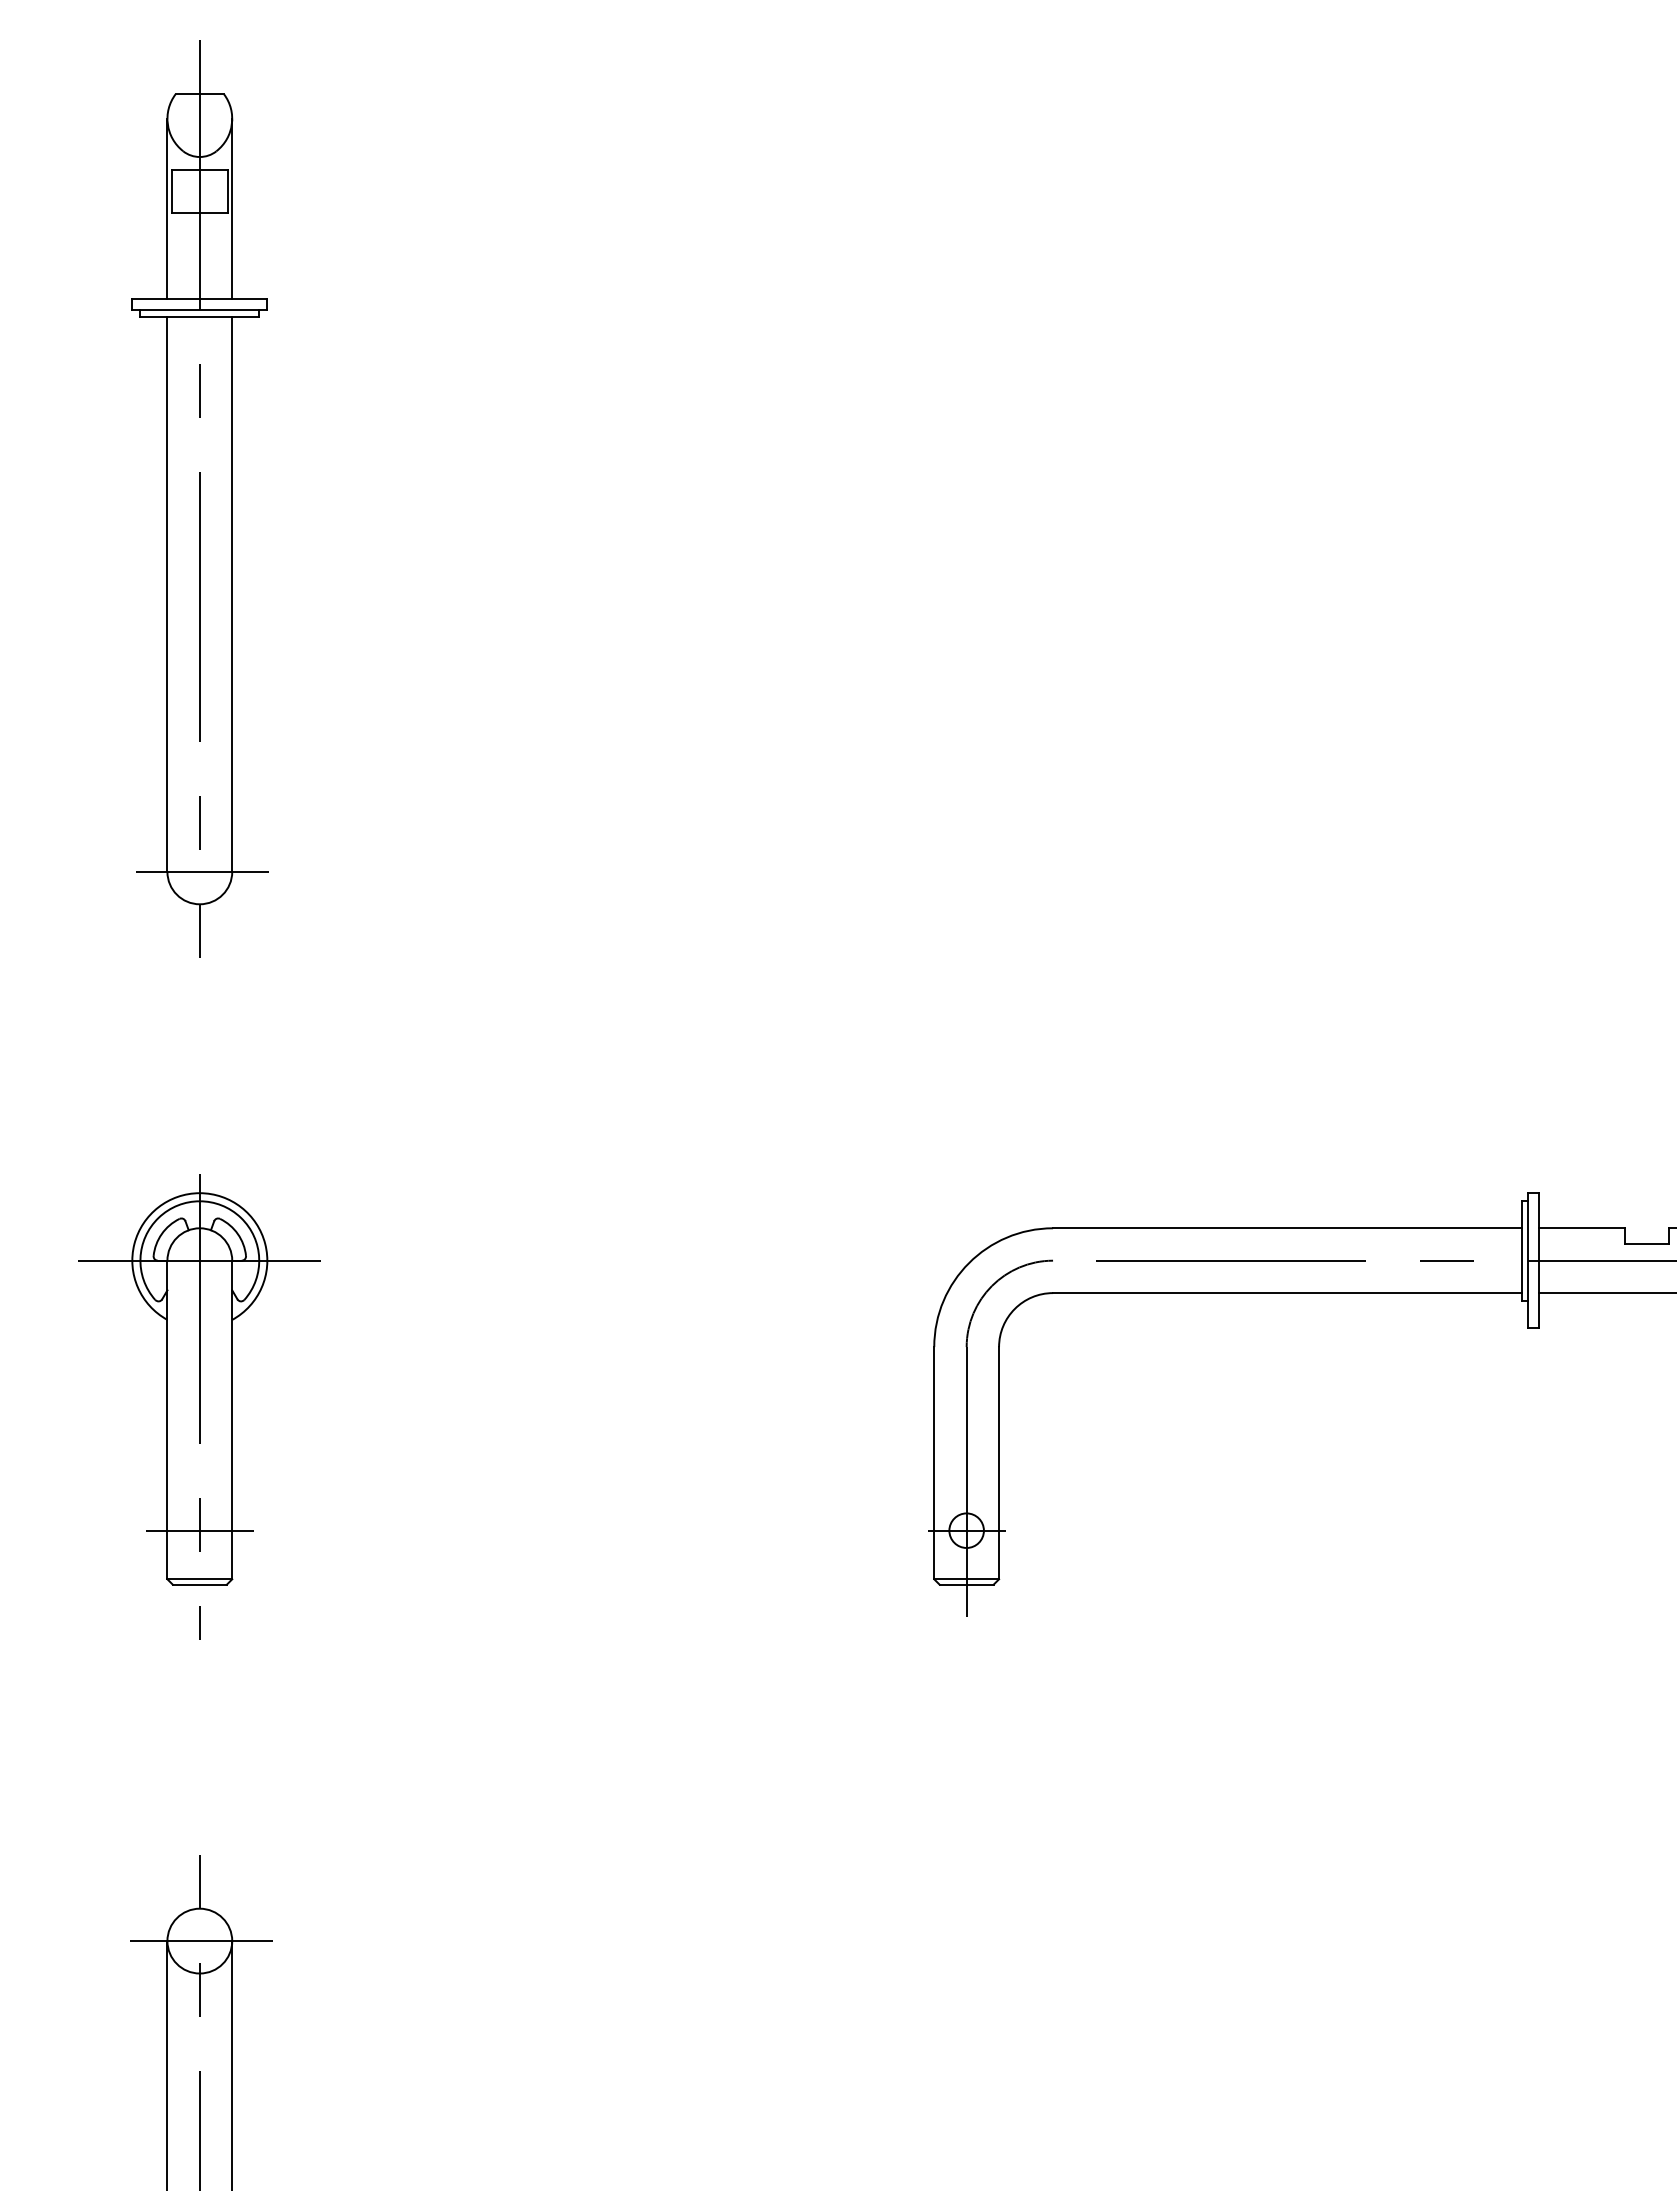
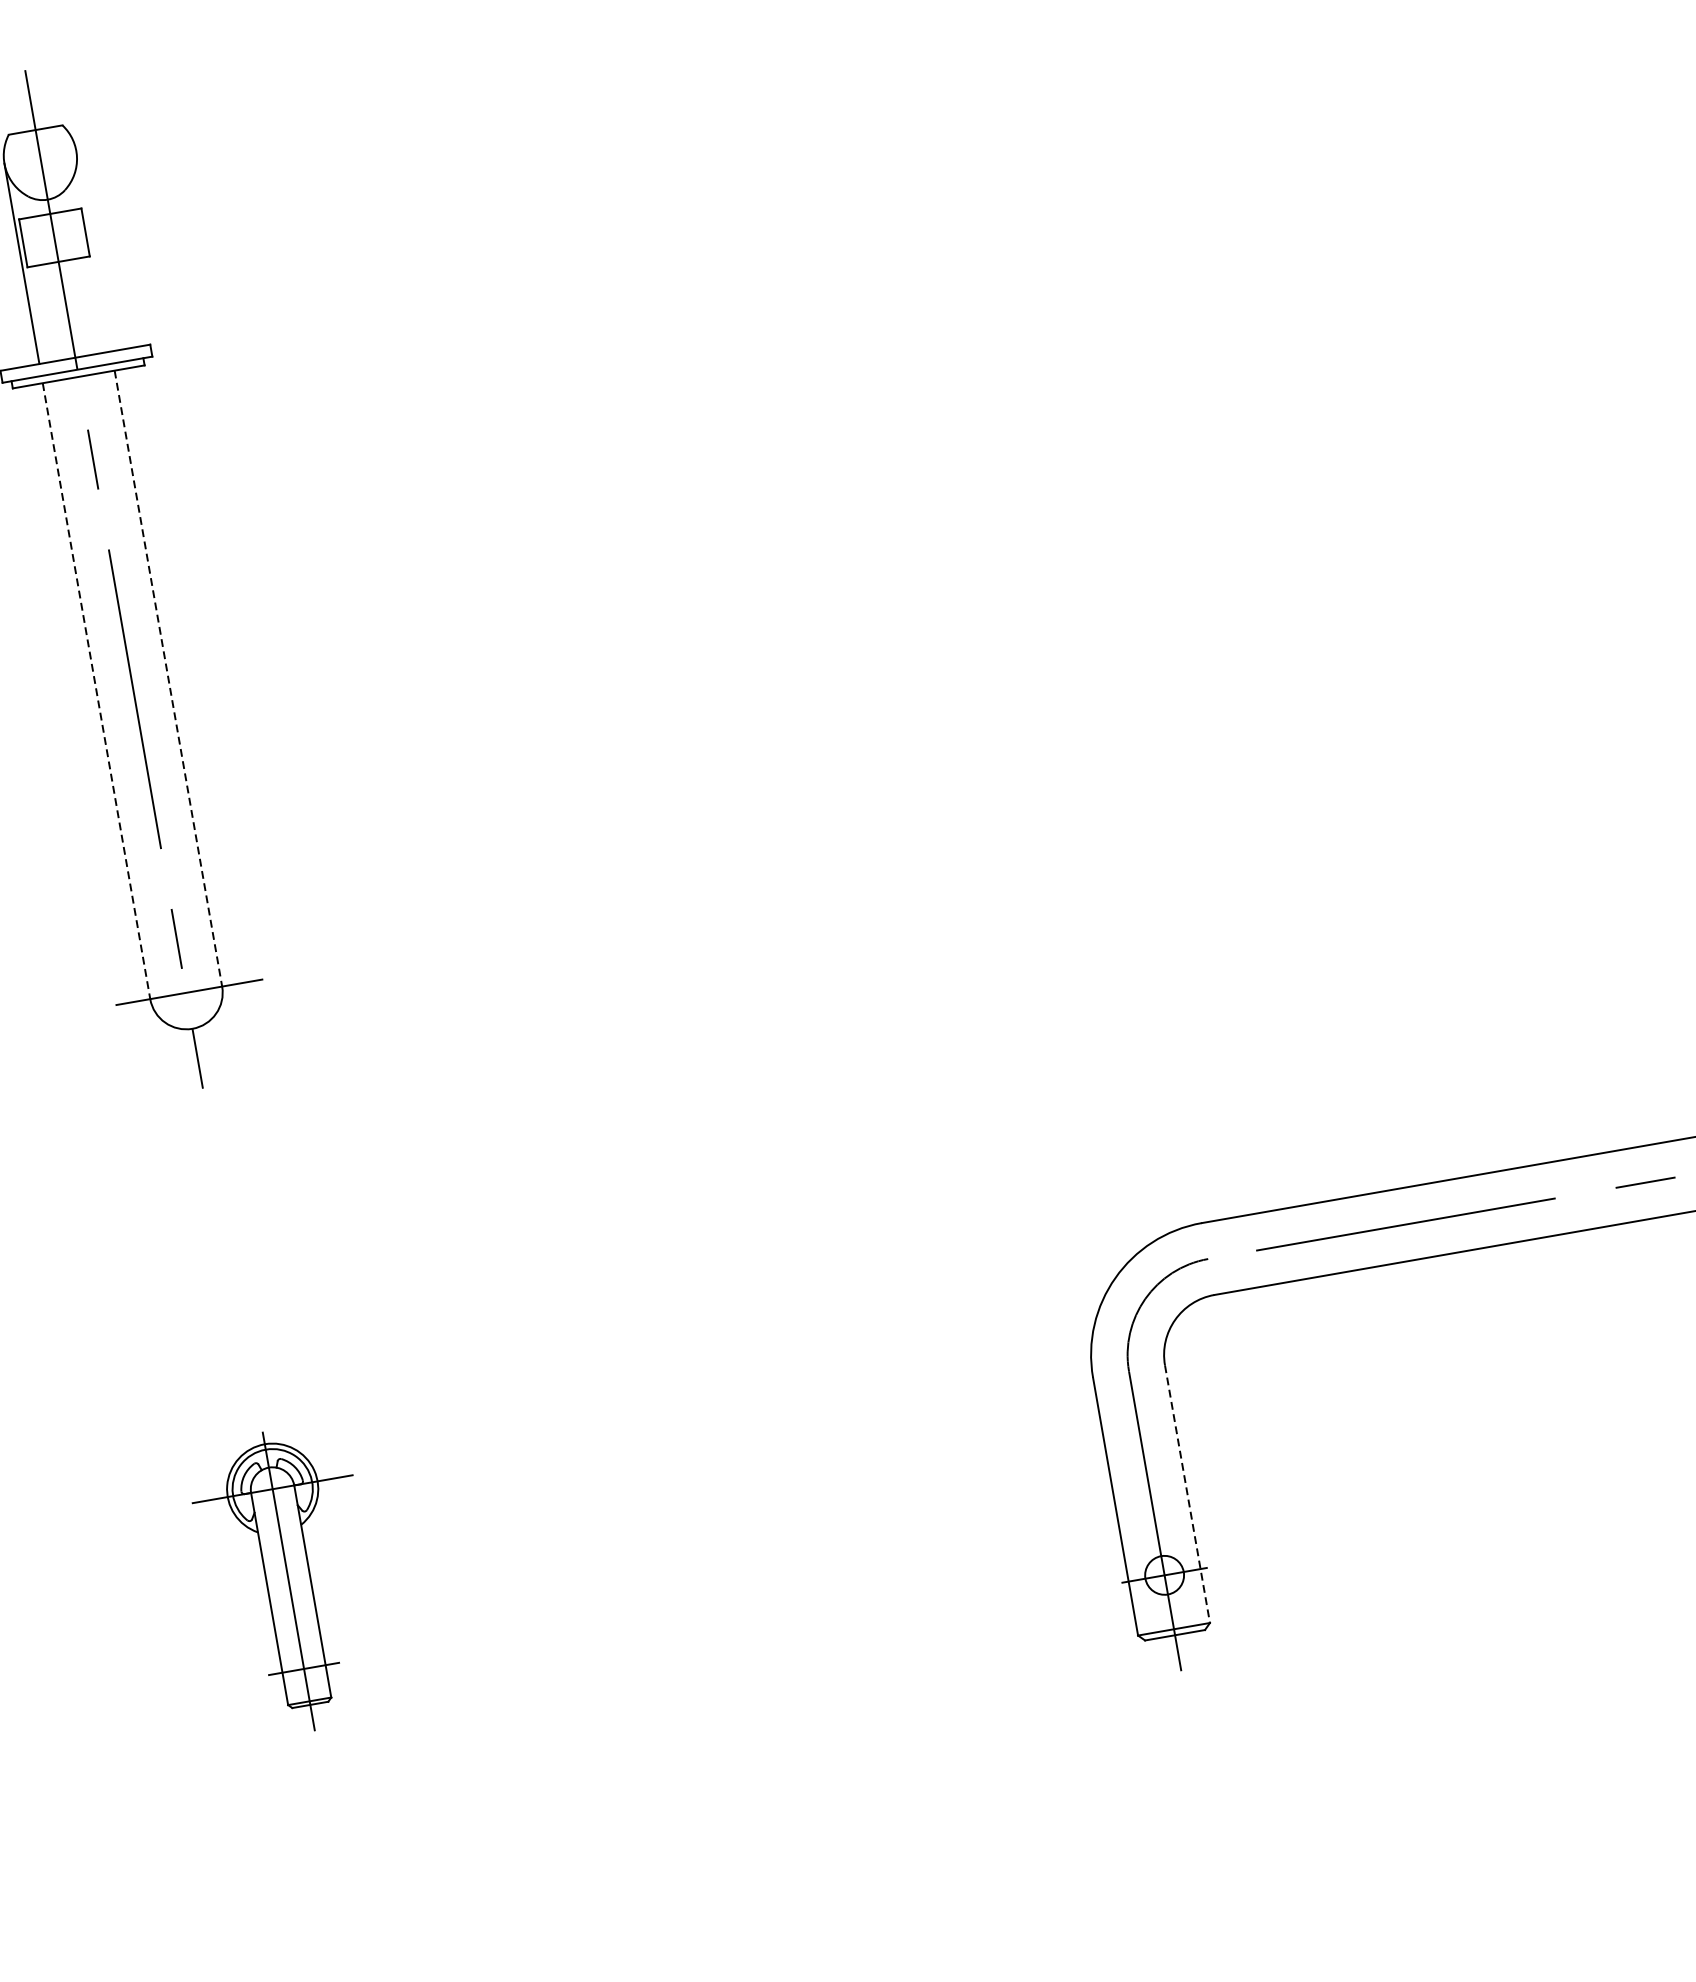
line: (232, 208) -> (94, 250), removed
line: (167, 594) -> (96, 691), solid -> dashed
line: (232, 594) -> (168, 678), solid -> dashed
part: (199, 1406) -> (289, 1586), size x0.6
line: (999, 1463) -> (1188, 1494), solid -> dashed

